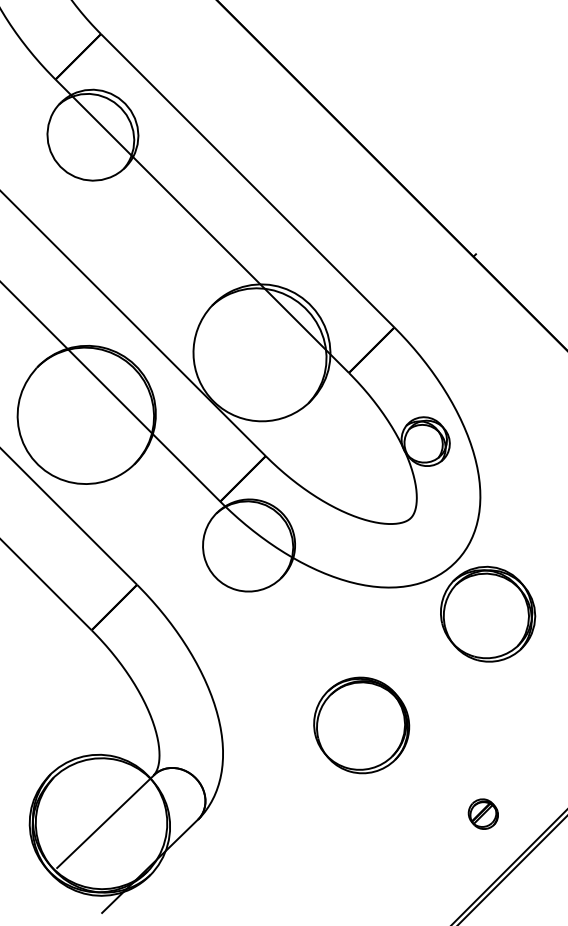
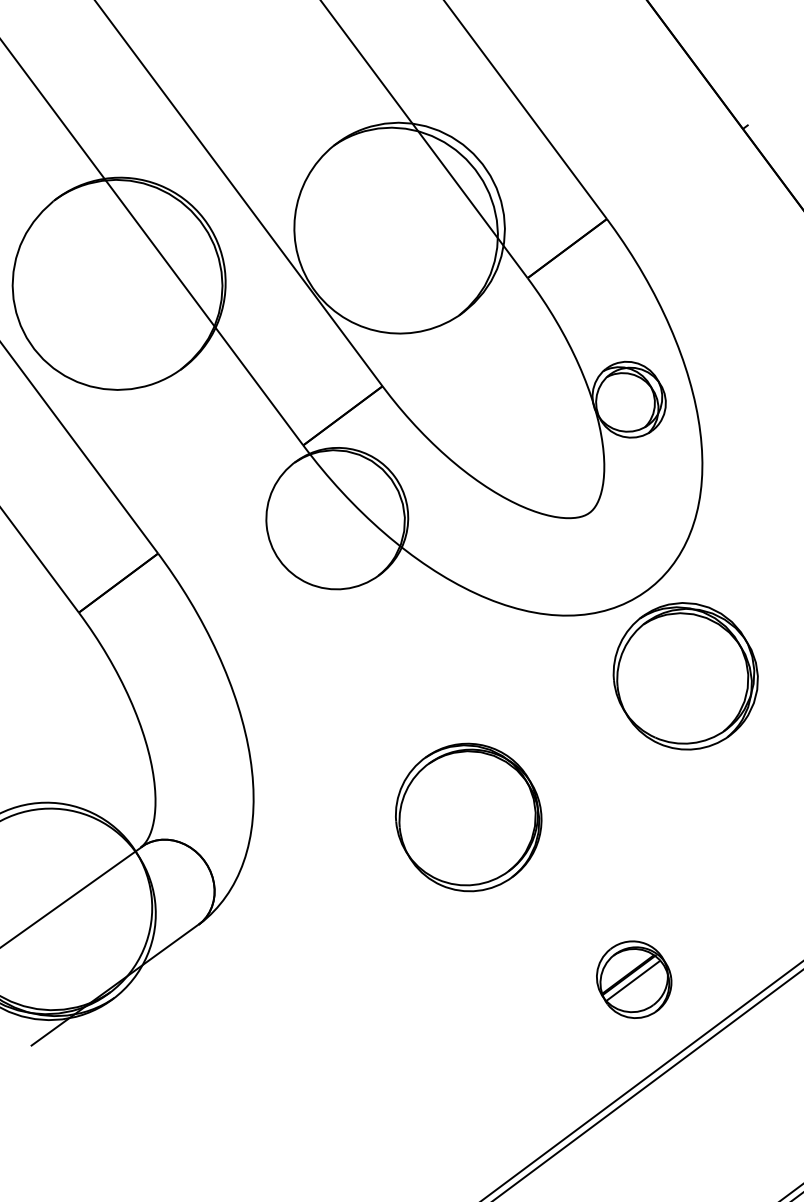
part: (483, 813) -> (634, 978), size x1.67

